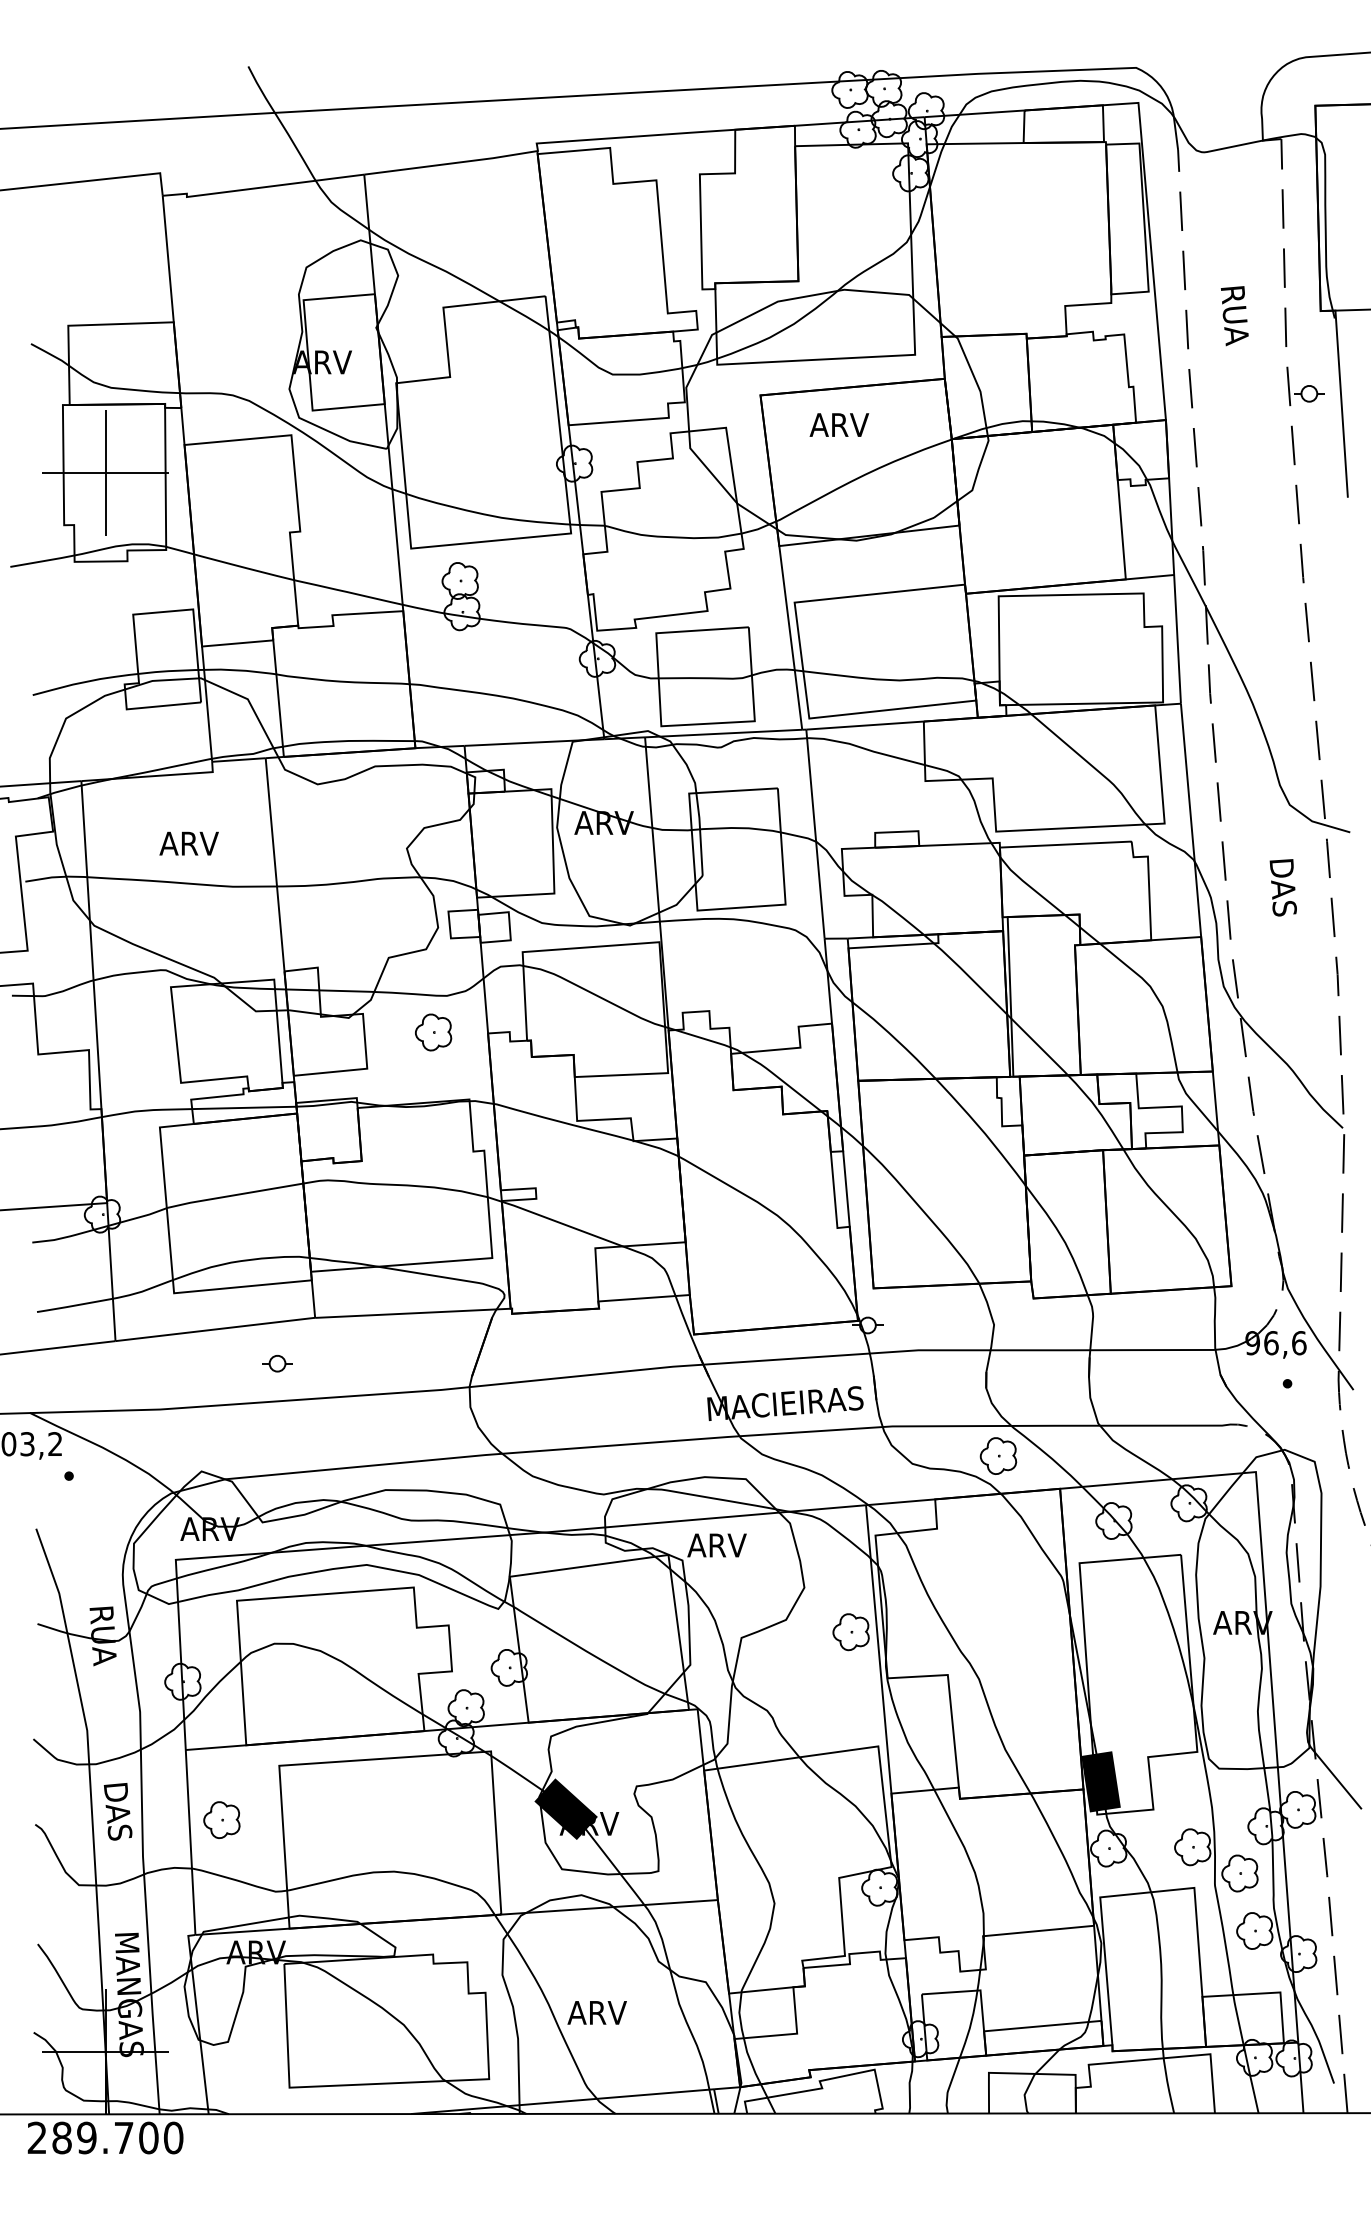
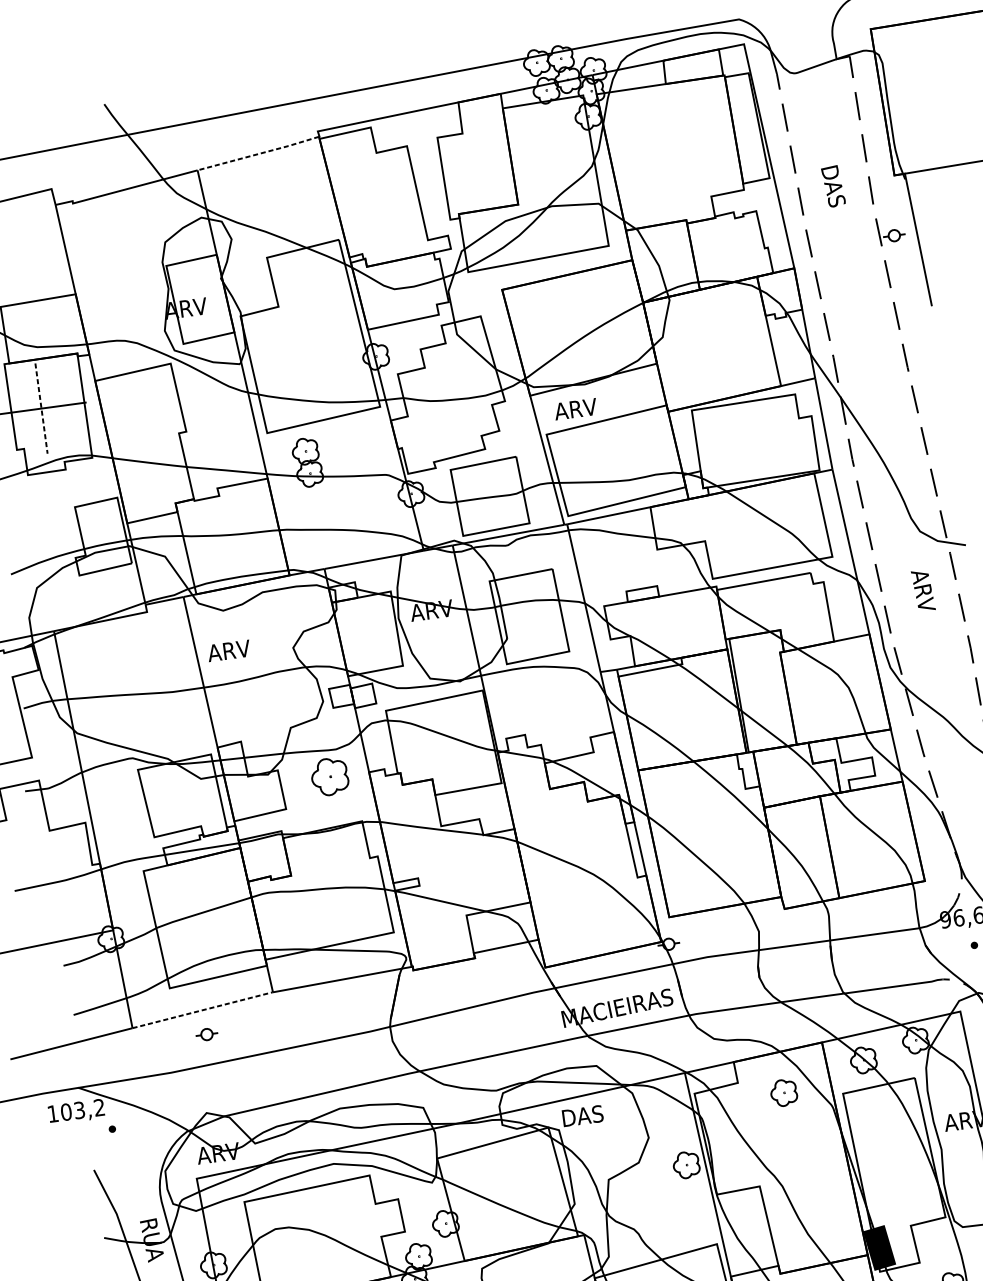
line: (451, 163) -> (258, 153), solid -> dashed
text: (1235, 318) -> (834, 188), RUA -> DAS
text: (839, 424) -> (575, 408), moved
line: (105, 473) -> (41, 408), solid -> dashed
text: (188, 843) -> (228, 650), moved
text: (1283, 887) -> (923, 591), DAS -> ARV
part: (433, 1032) -> (330, 776), size x1.4
line: (216, 1329) -> (203, 1010), solid -> dashed
part: (277, 1363) -> (206, 1034), moved
part: (998, 1455) -> (783, 1092), moved
text: (716, 1545) -> (581, 1116), ARV -> DAS

